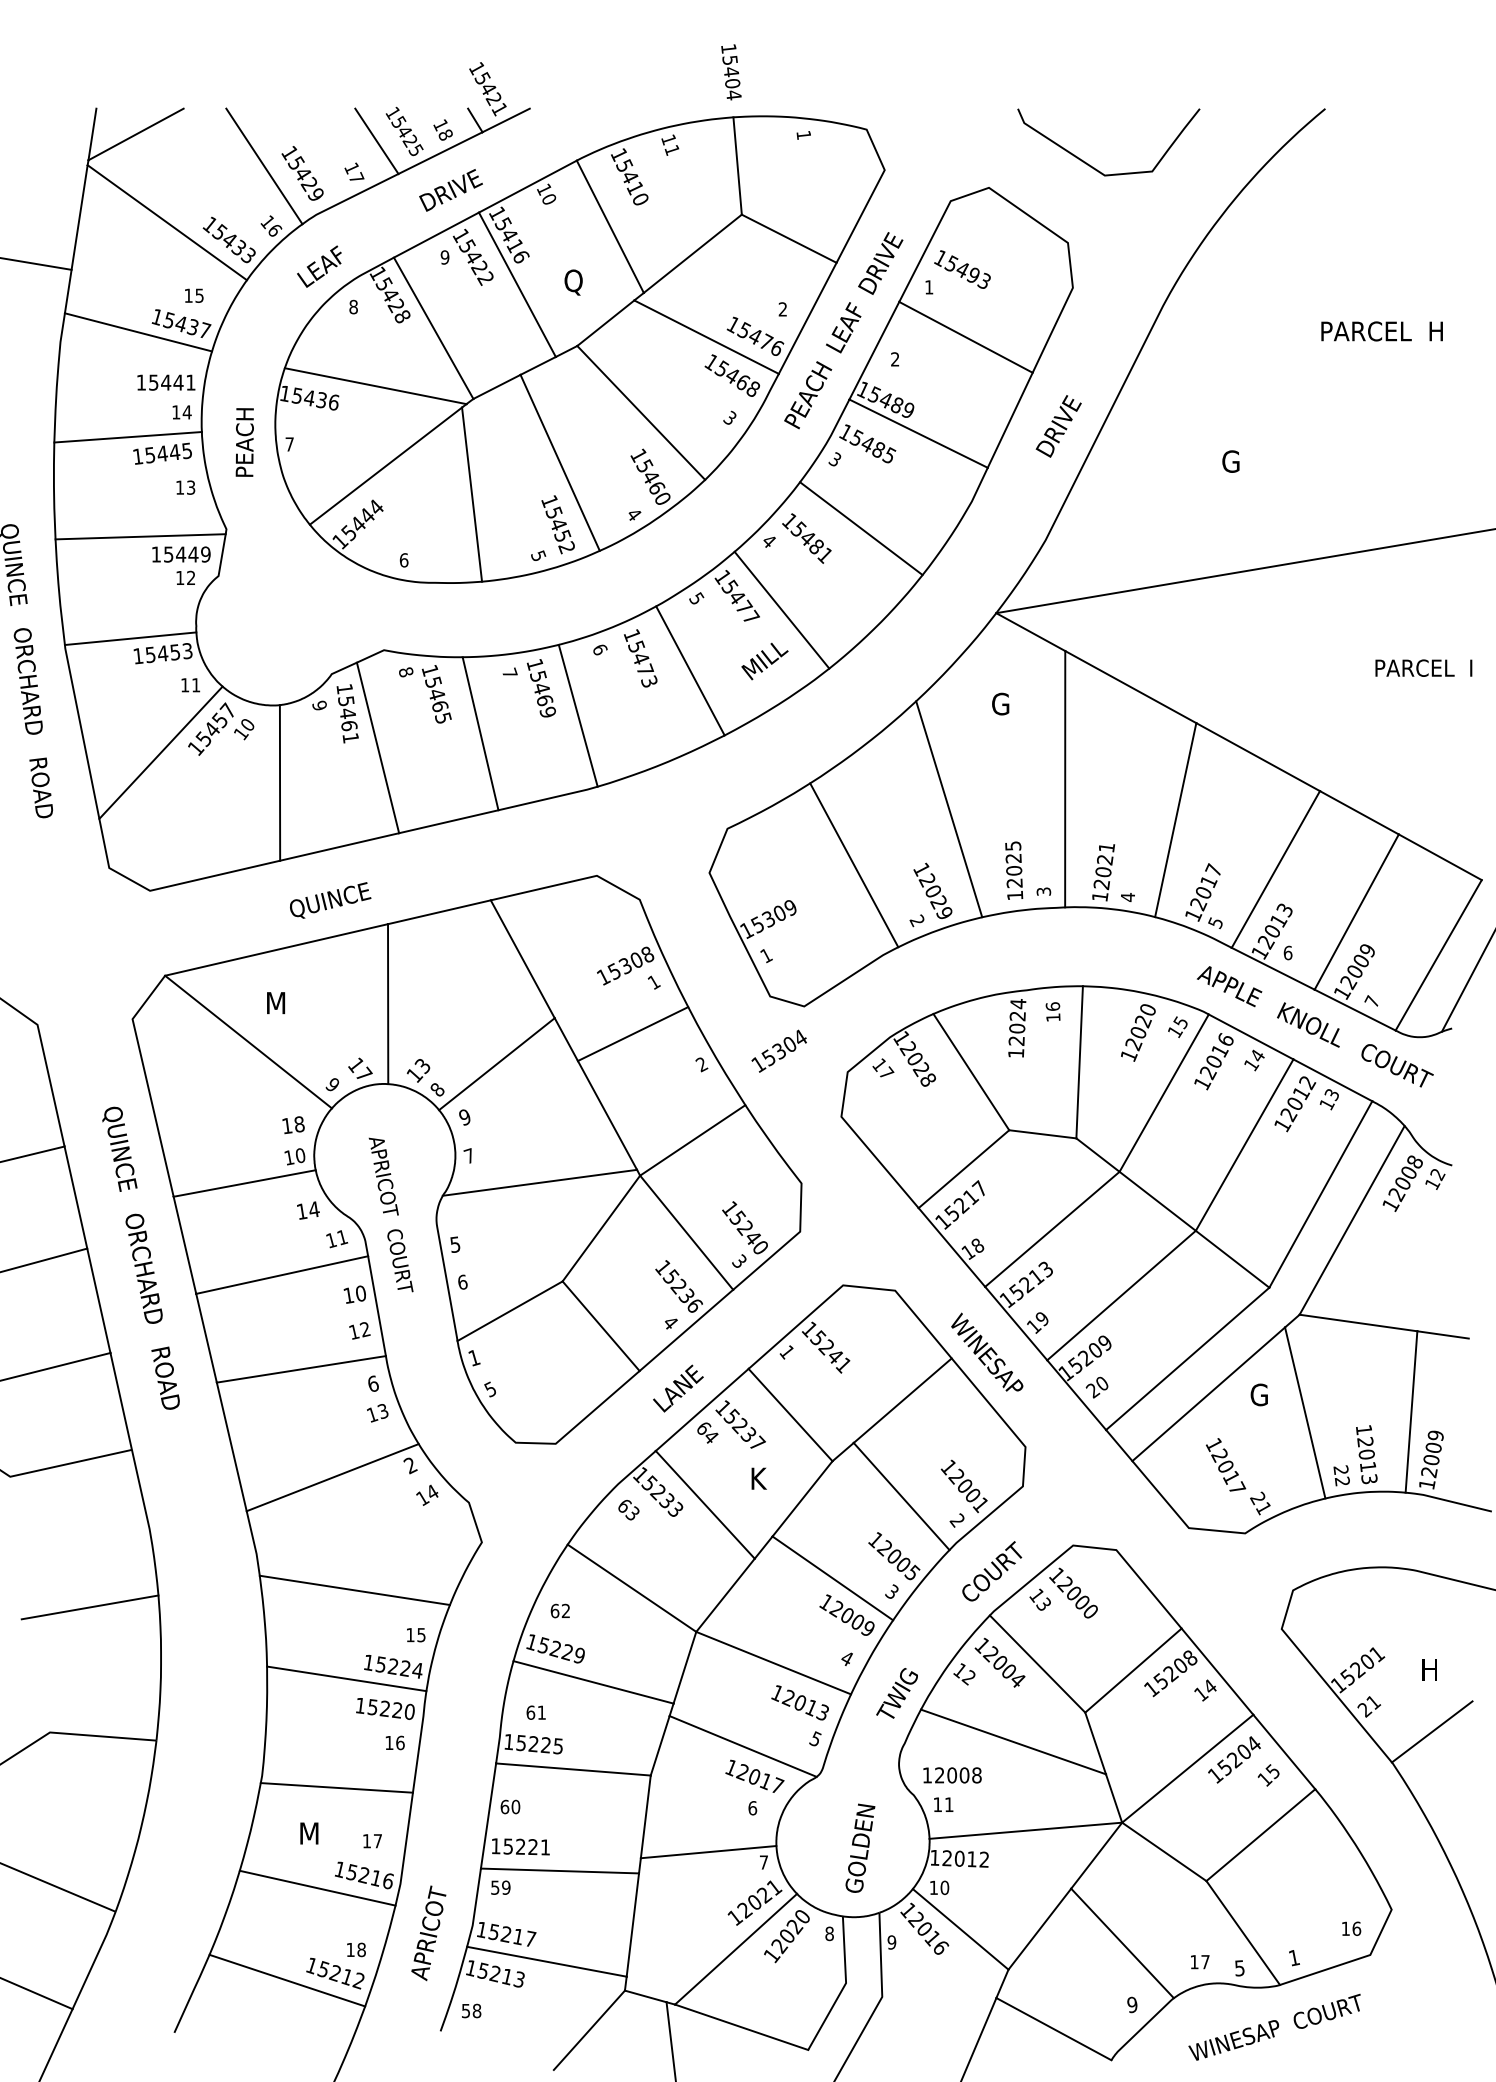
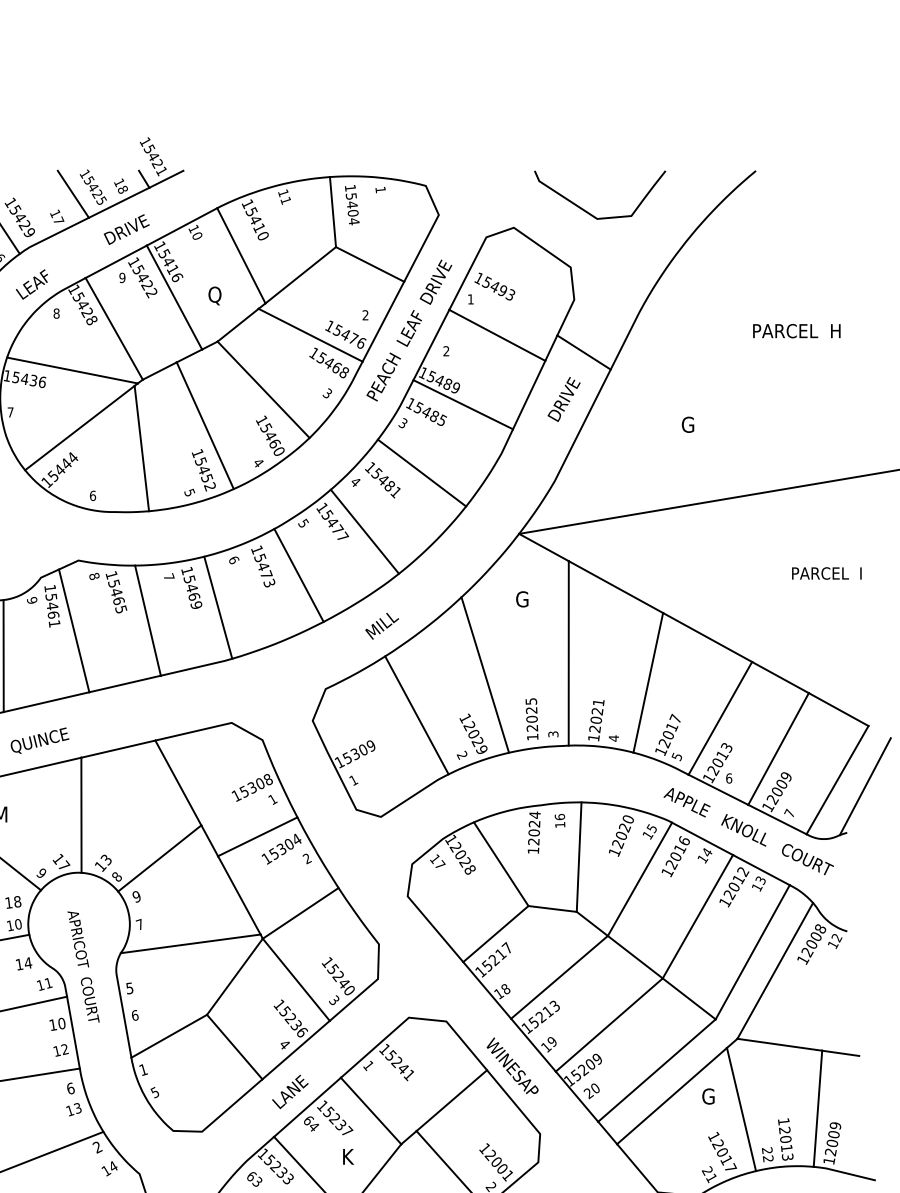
text: (731, 72) -> (352, 205), moved
line: (1086, 360) -> (584, 352), added
text: (764, 661) -> (381, 626), moved
text: (778, 1050) -> (281, 848), moved
text: (1226, 1464) -> (722, 1150), moved

